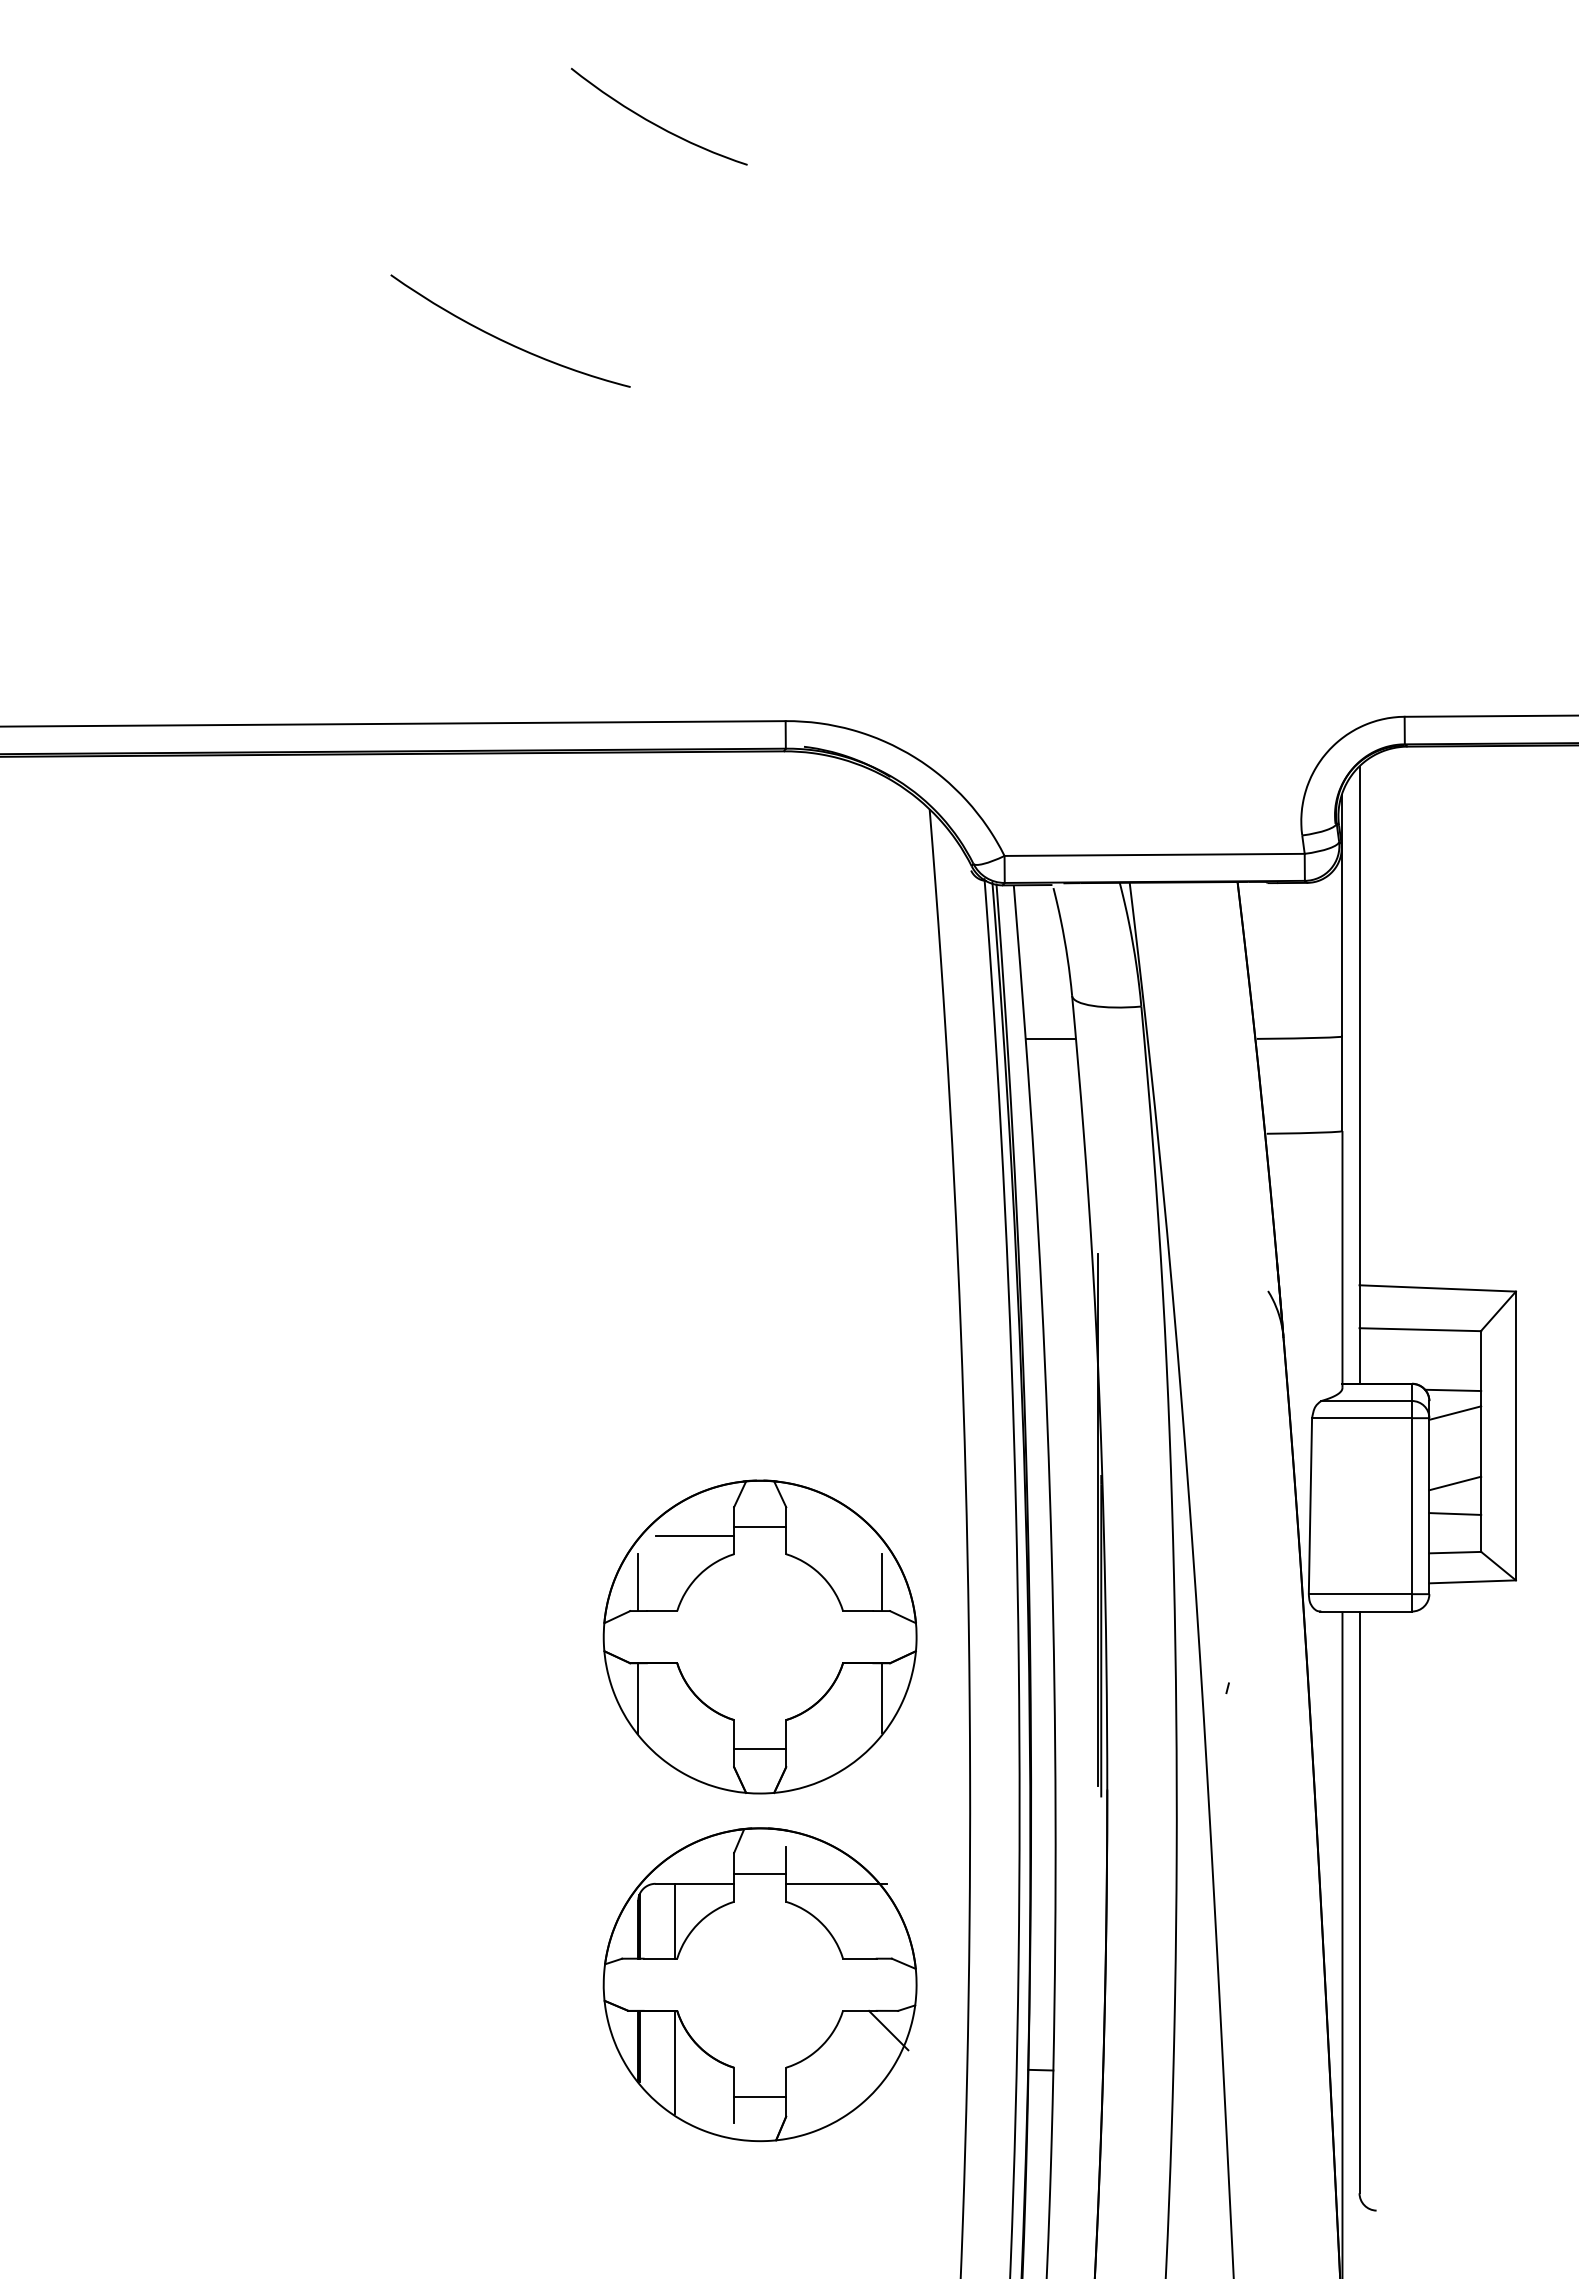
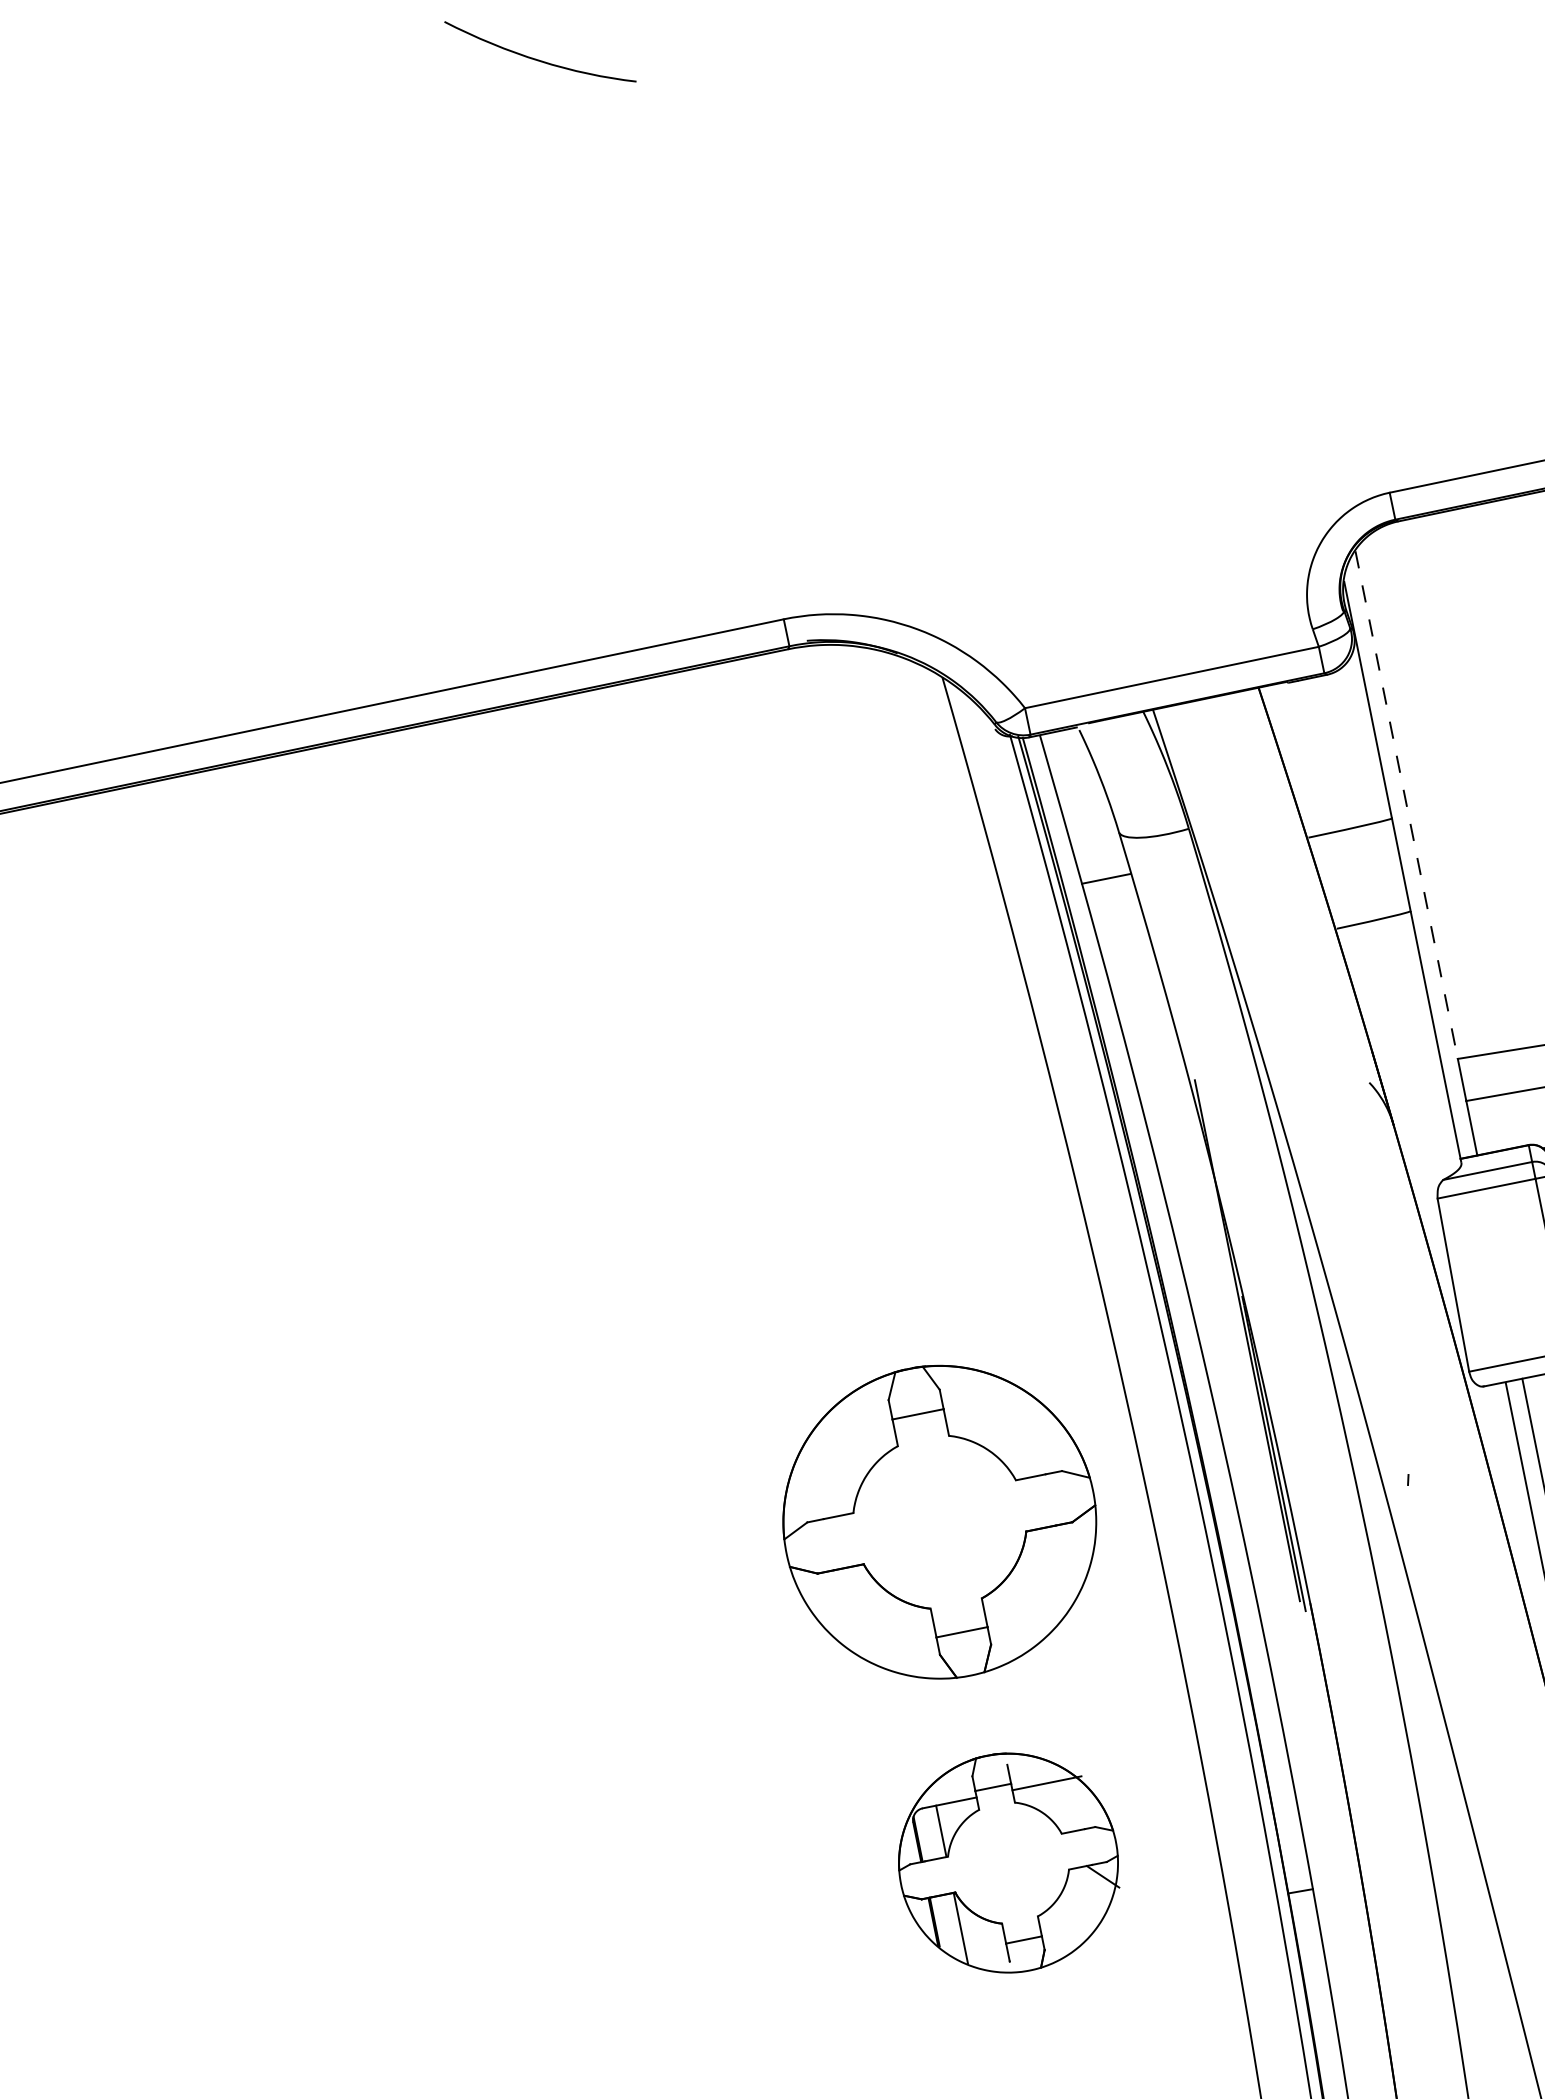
curve: (507, 341) -> (436, 302), removed
line: (1359, 1026) -> (1406, 805), solid -> dashed
line: (694, 1536) -> (855, 1436), removed
line: (638, 1582) -> (809, 1492), removed
line: (881, 1582) -> (1048, 1444), removed
line: (638, 1698) -> (832, 1606), removed
line: (881, 1698) -> (1070, 1558), removed
part: (759, 1984) -> (1007, 1862), size x0.7

